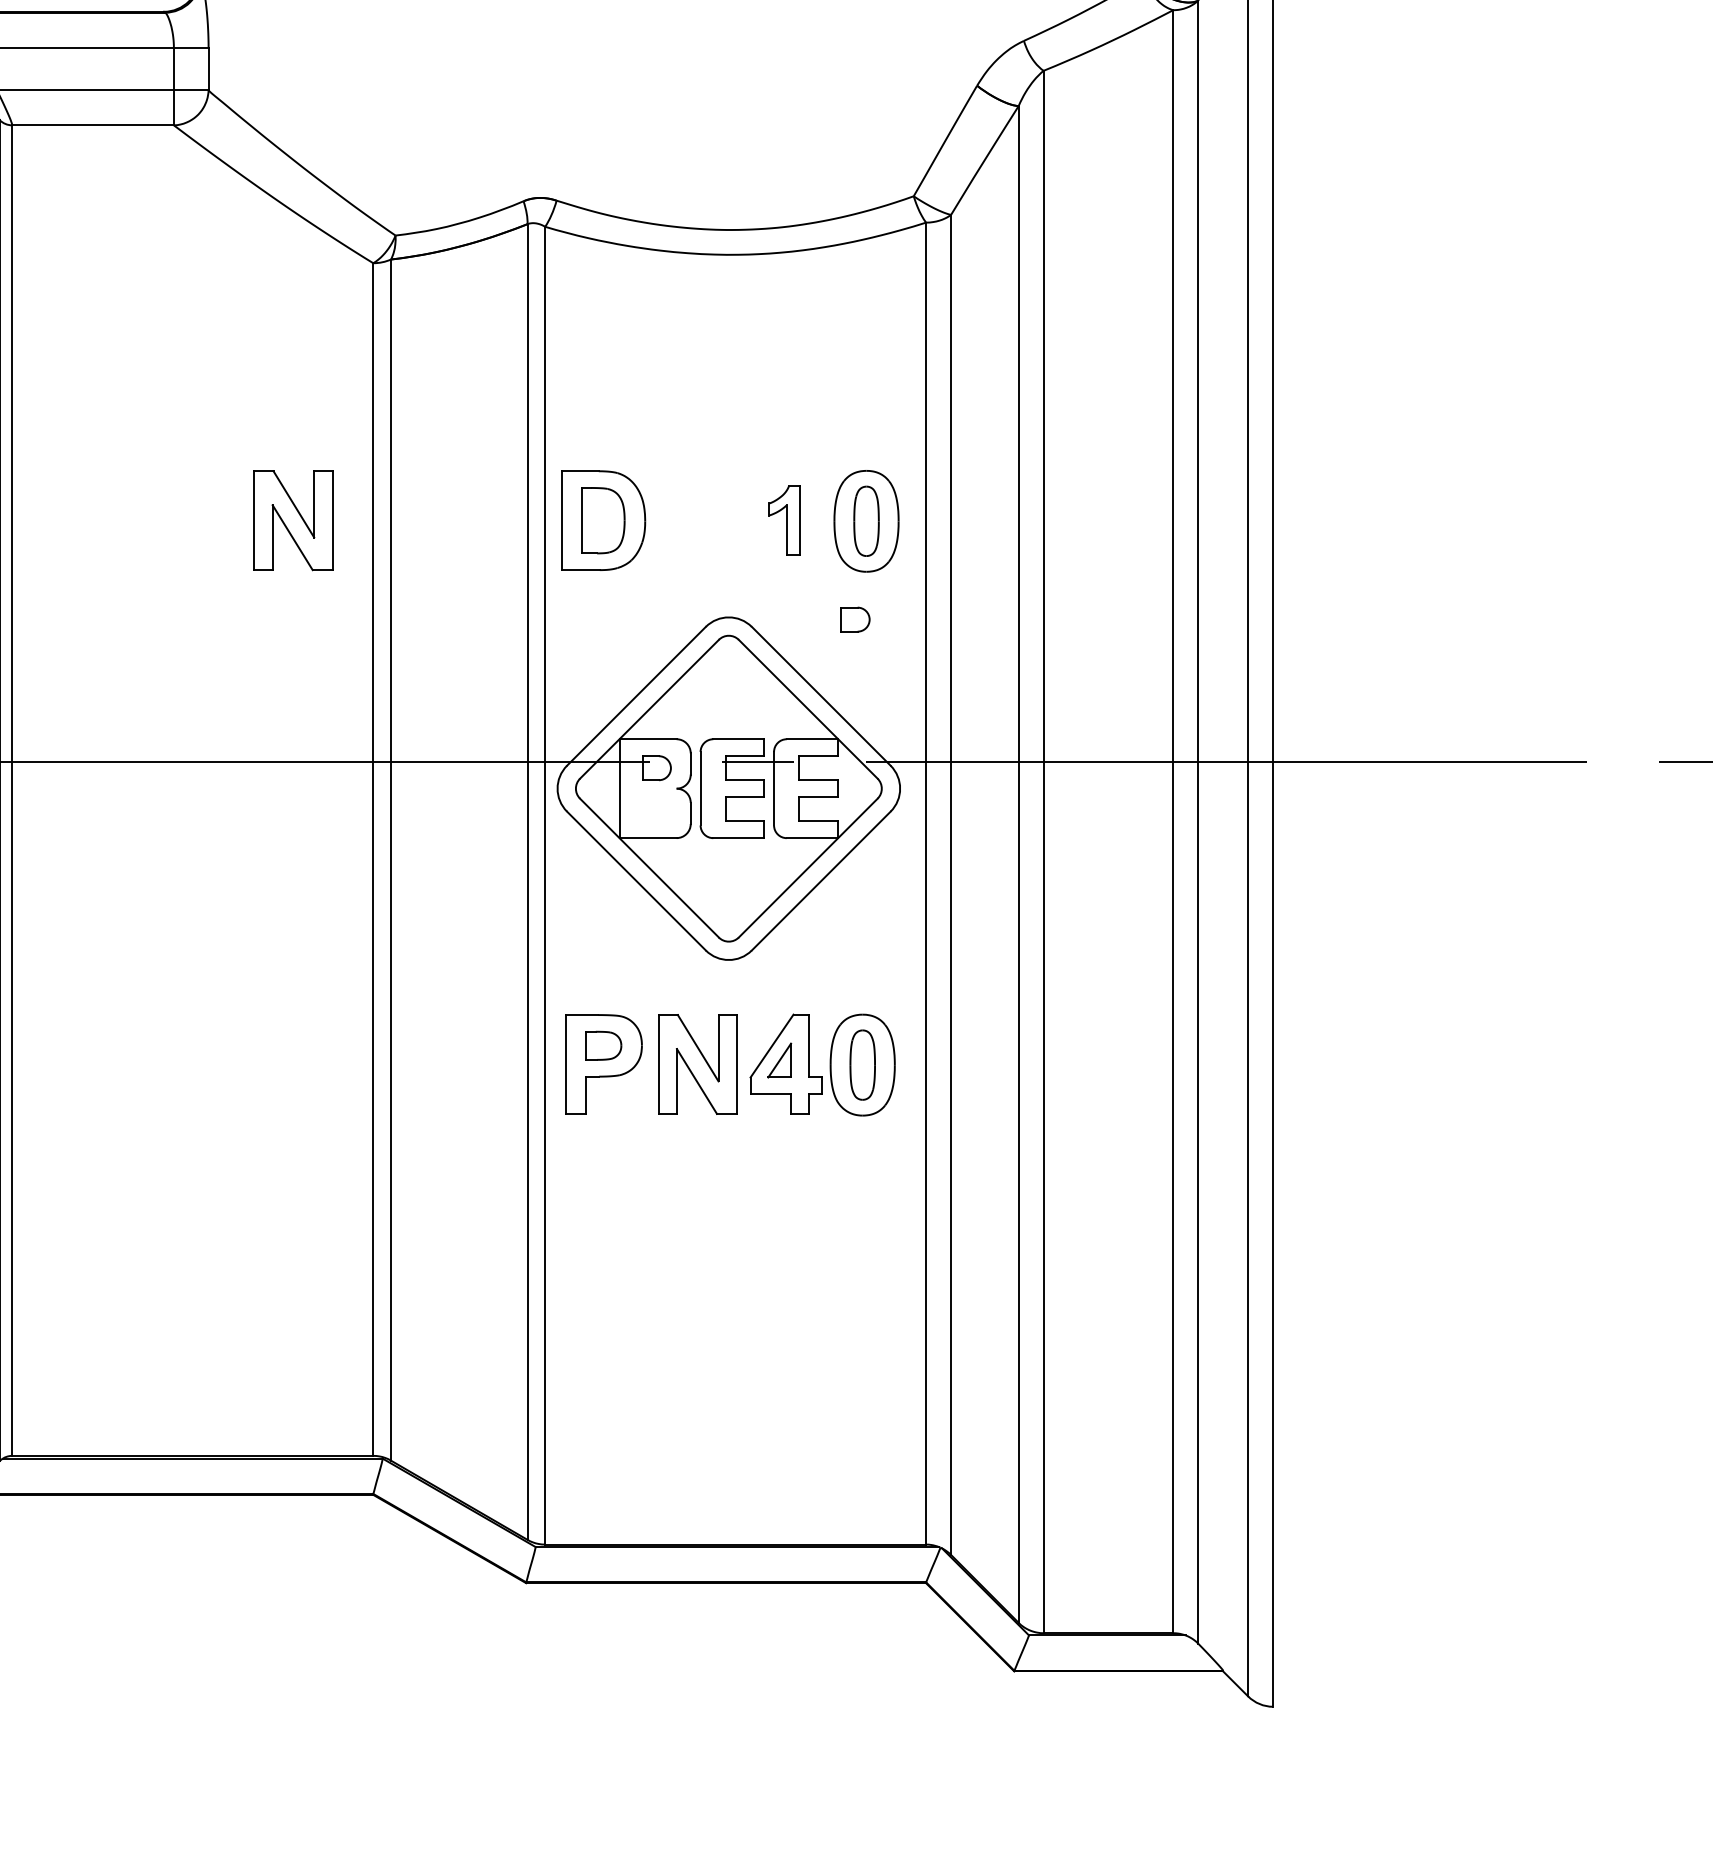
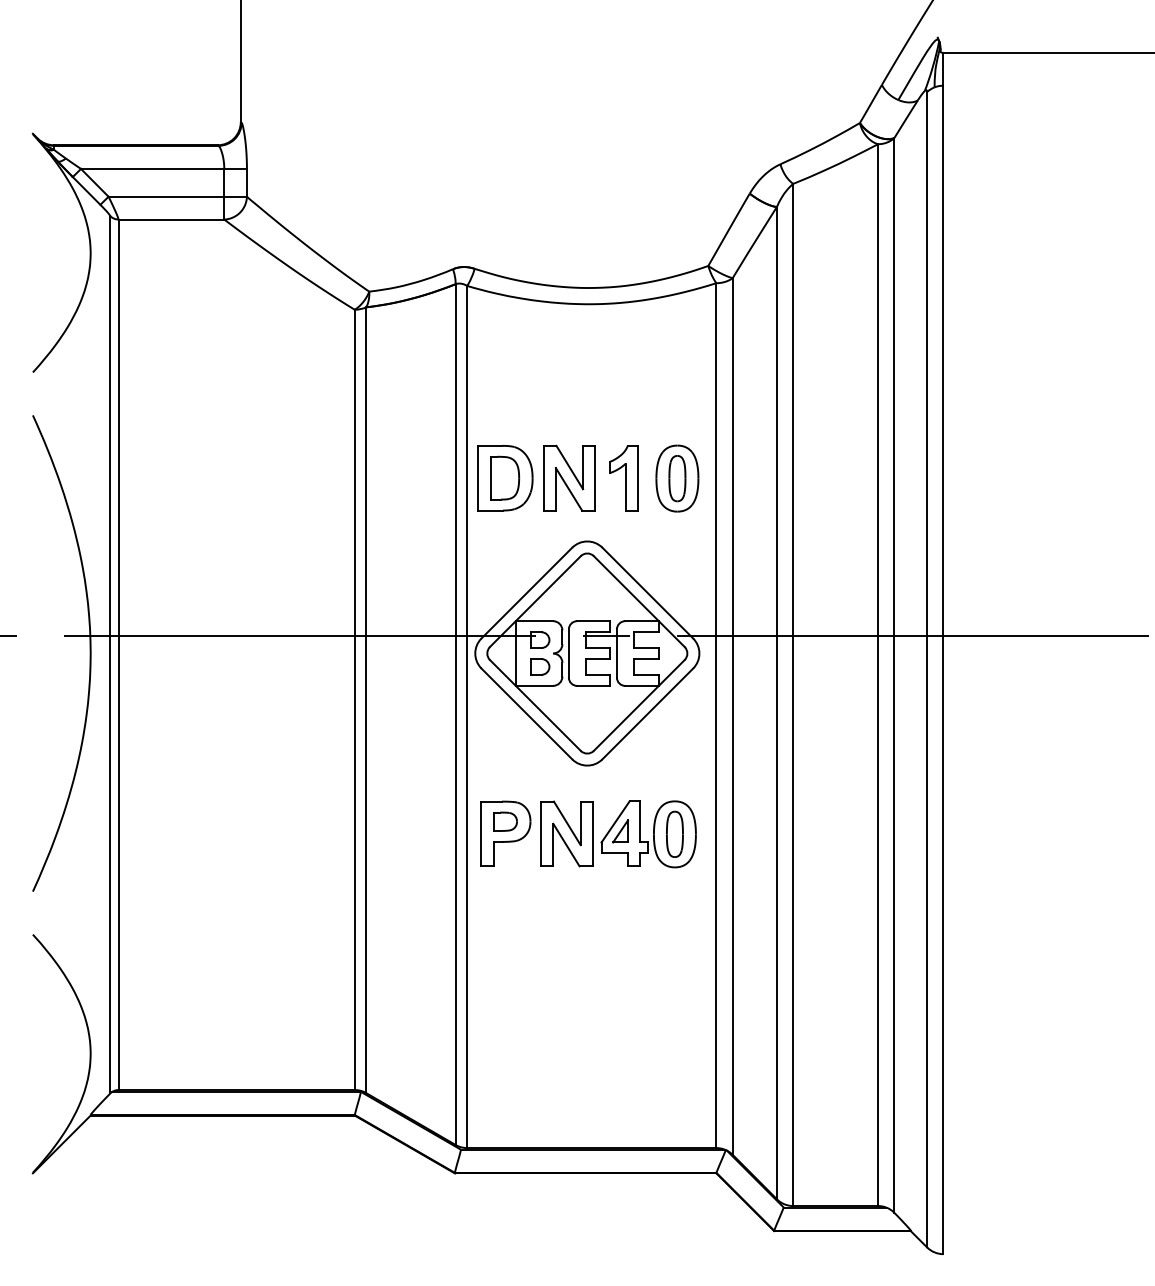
part: (293, 519) -> (569, 477), moved
part: (784, 521) -> (623, 478), size x1.43
part: (855, 618) -> (540, 666), moved

